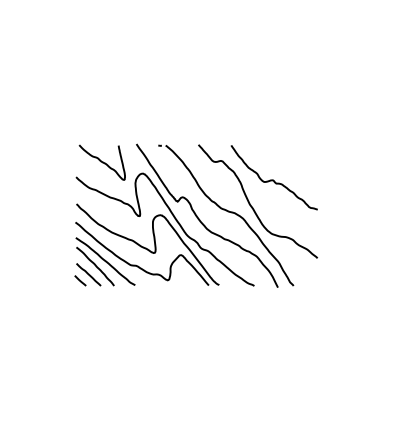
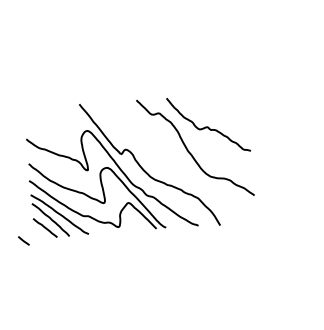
curve: (101, 162) -> (48, 123), removed
part: (226, 215) -> (167, 163), removed
line: (80, 280) -> (23, 240), moved

